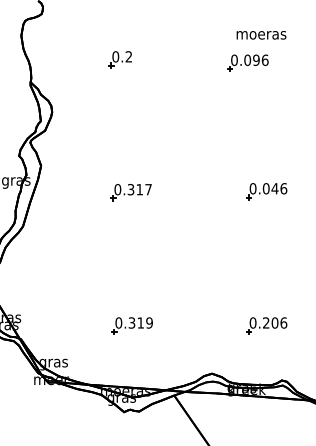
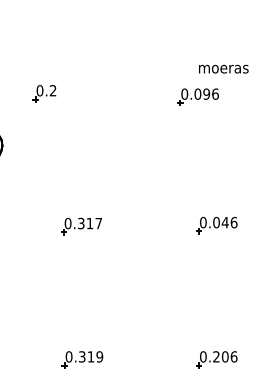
text: (261, 35) -> (223, 69), moved
part: (119, 59) -> (43, 93), moved

